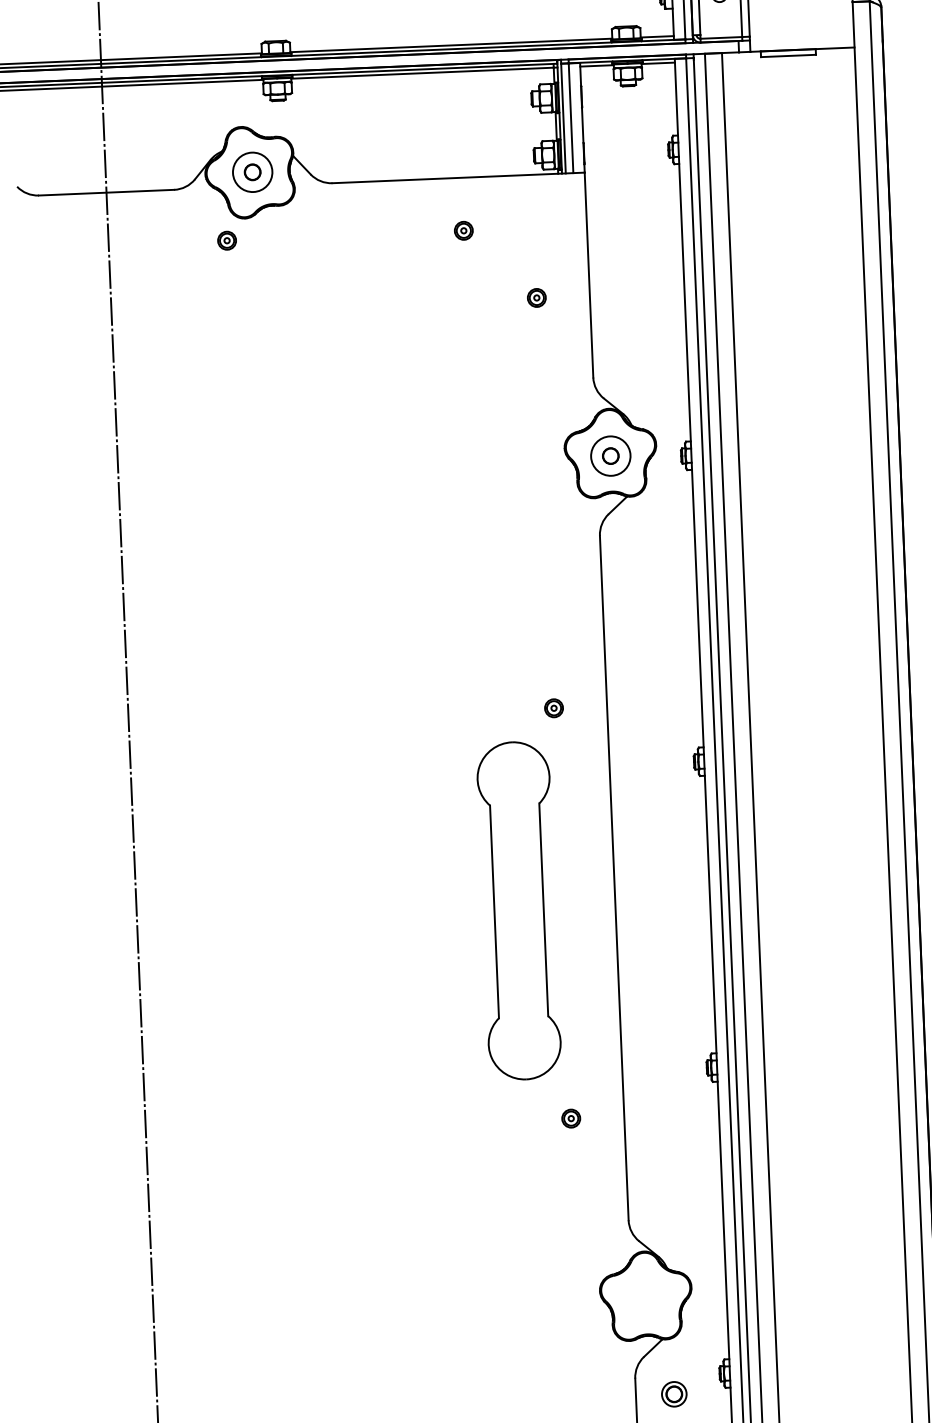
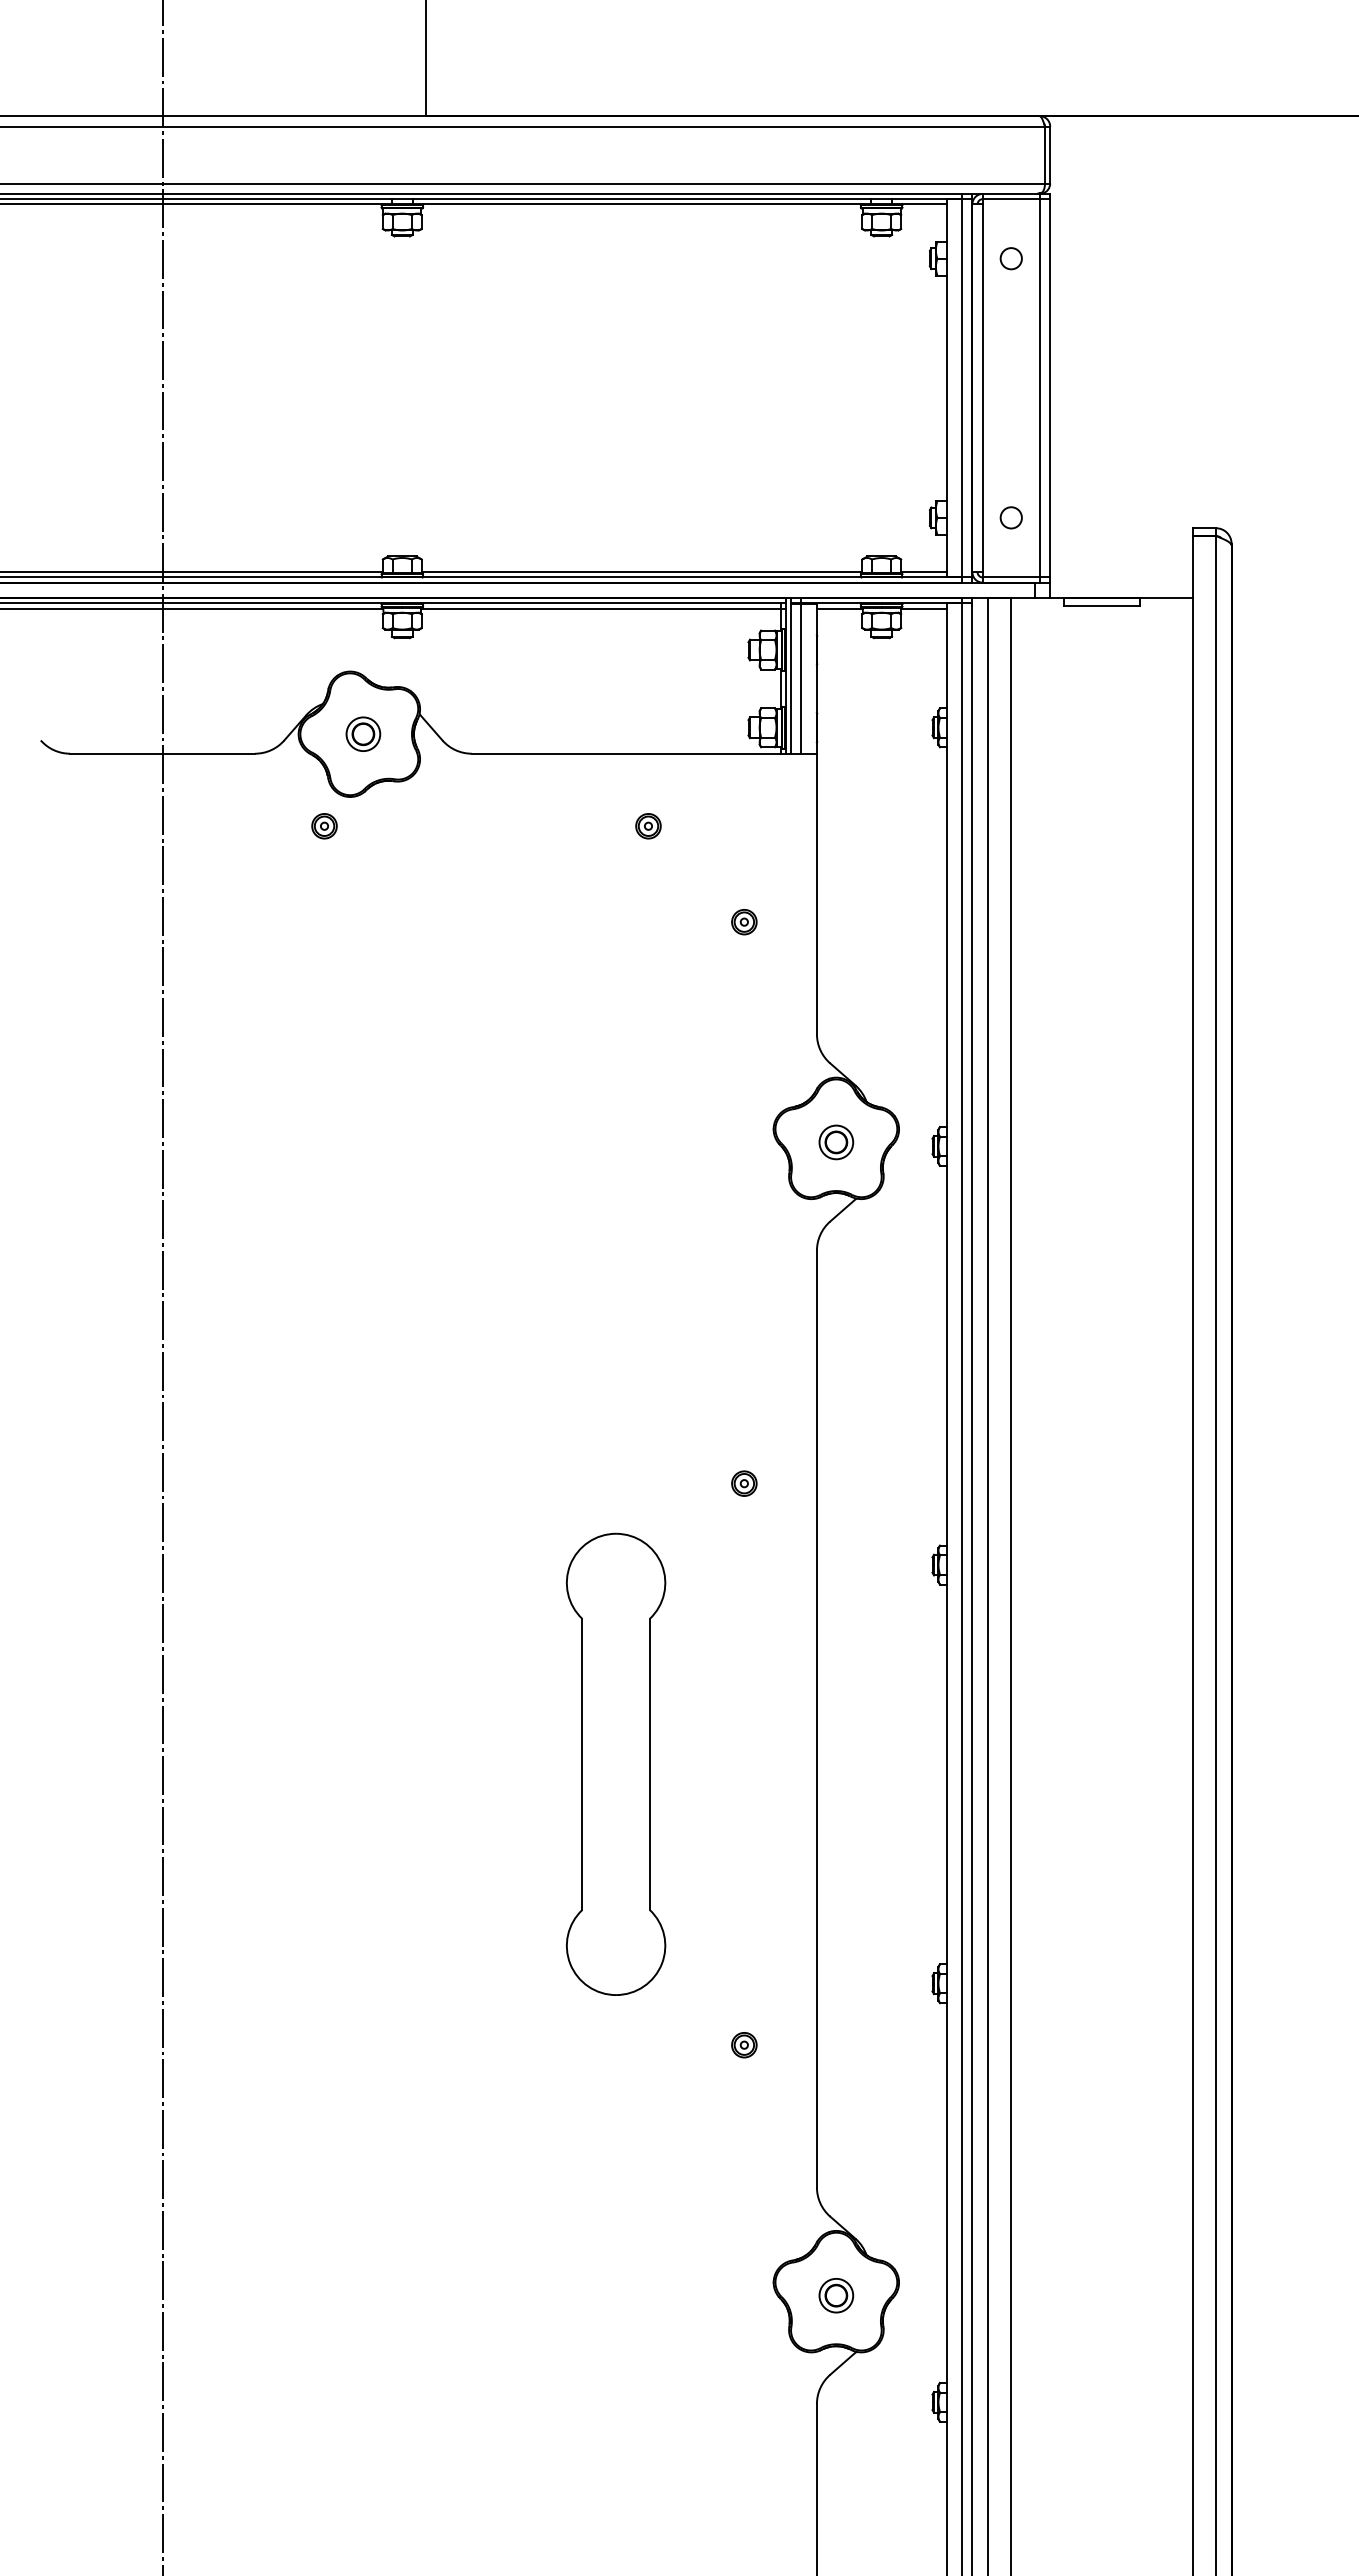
circle: (252, 172) -> (363, 734), size x0.62
circle: (610, 456) -> (836, 1142), size x0.62
part: (518, 910) -> (615, 1763), moved
part: (674, 1394) -> (836, 2295), moved

